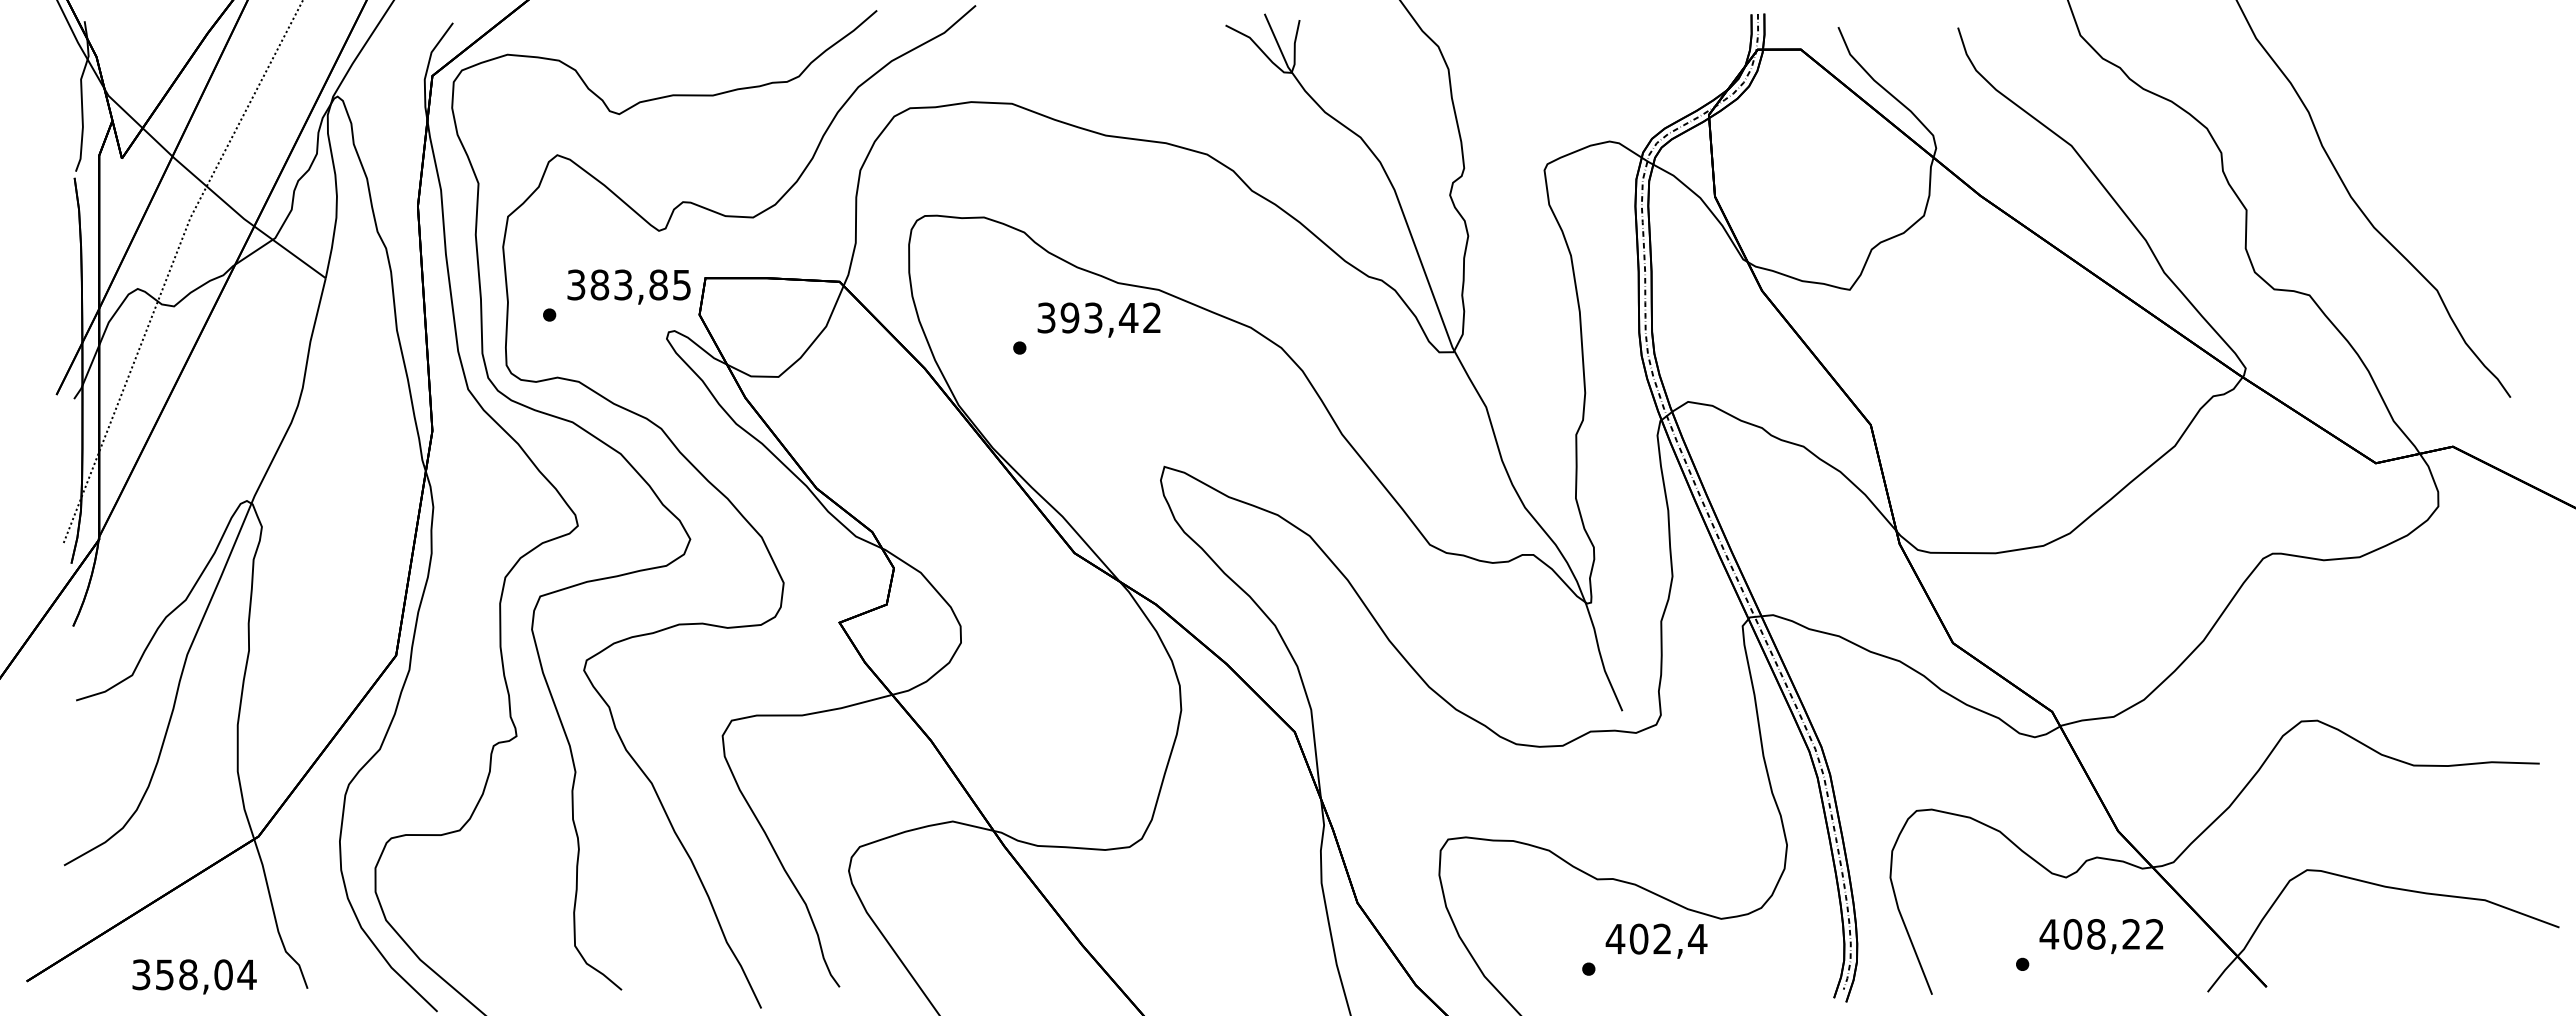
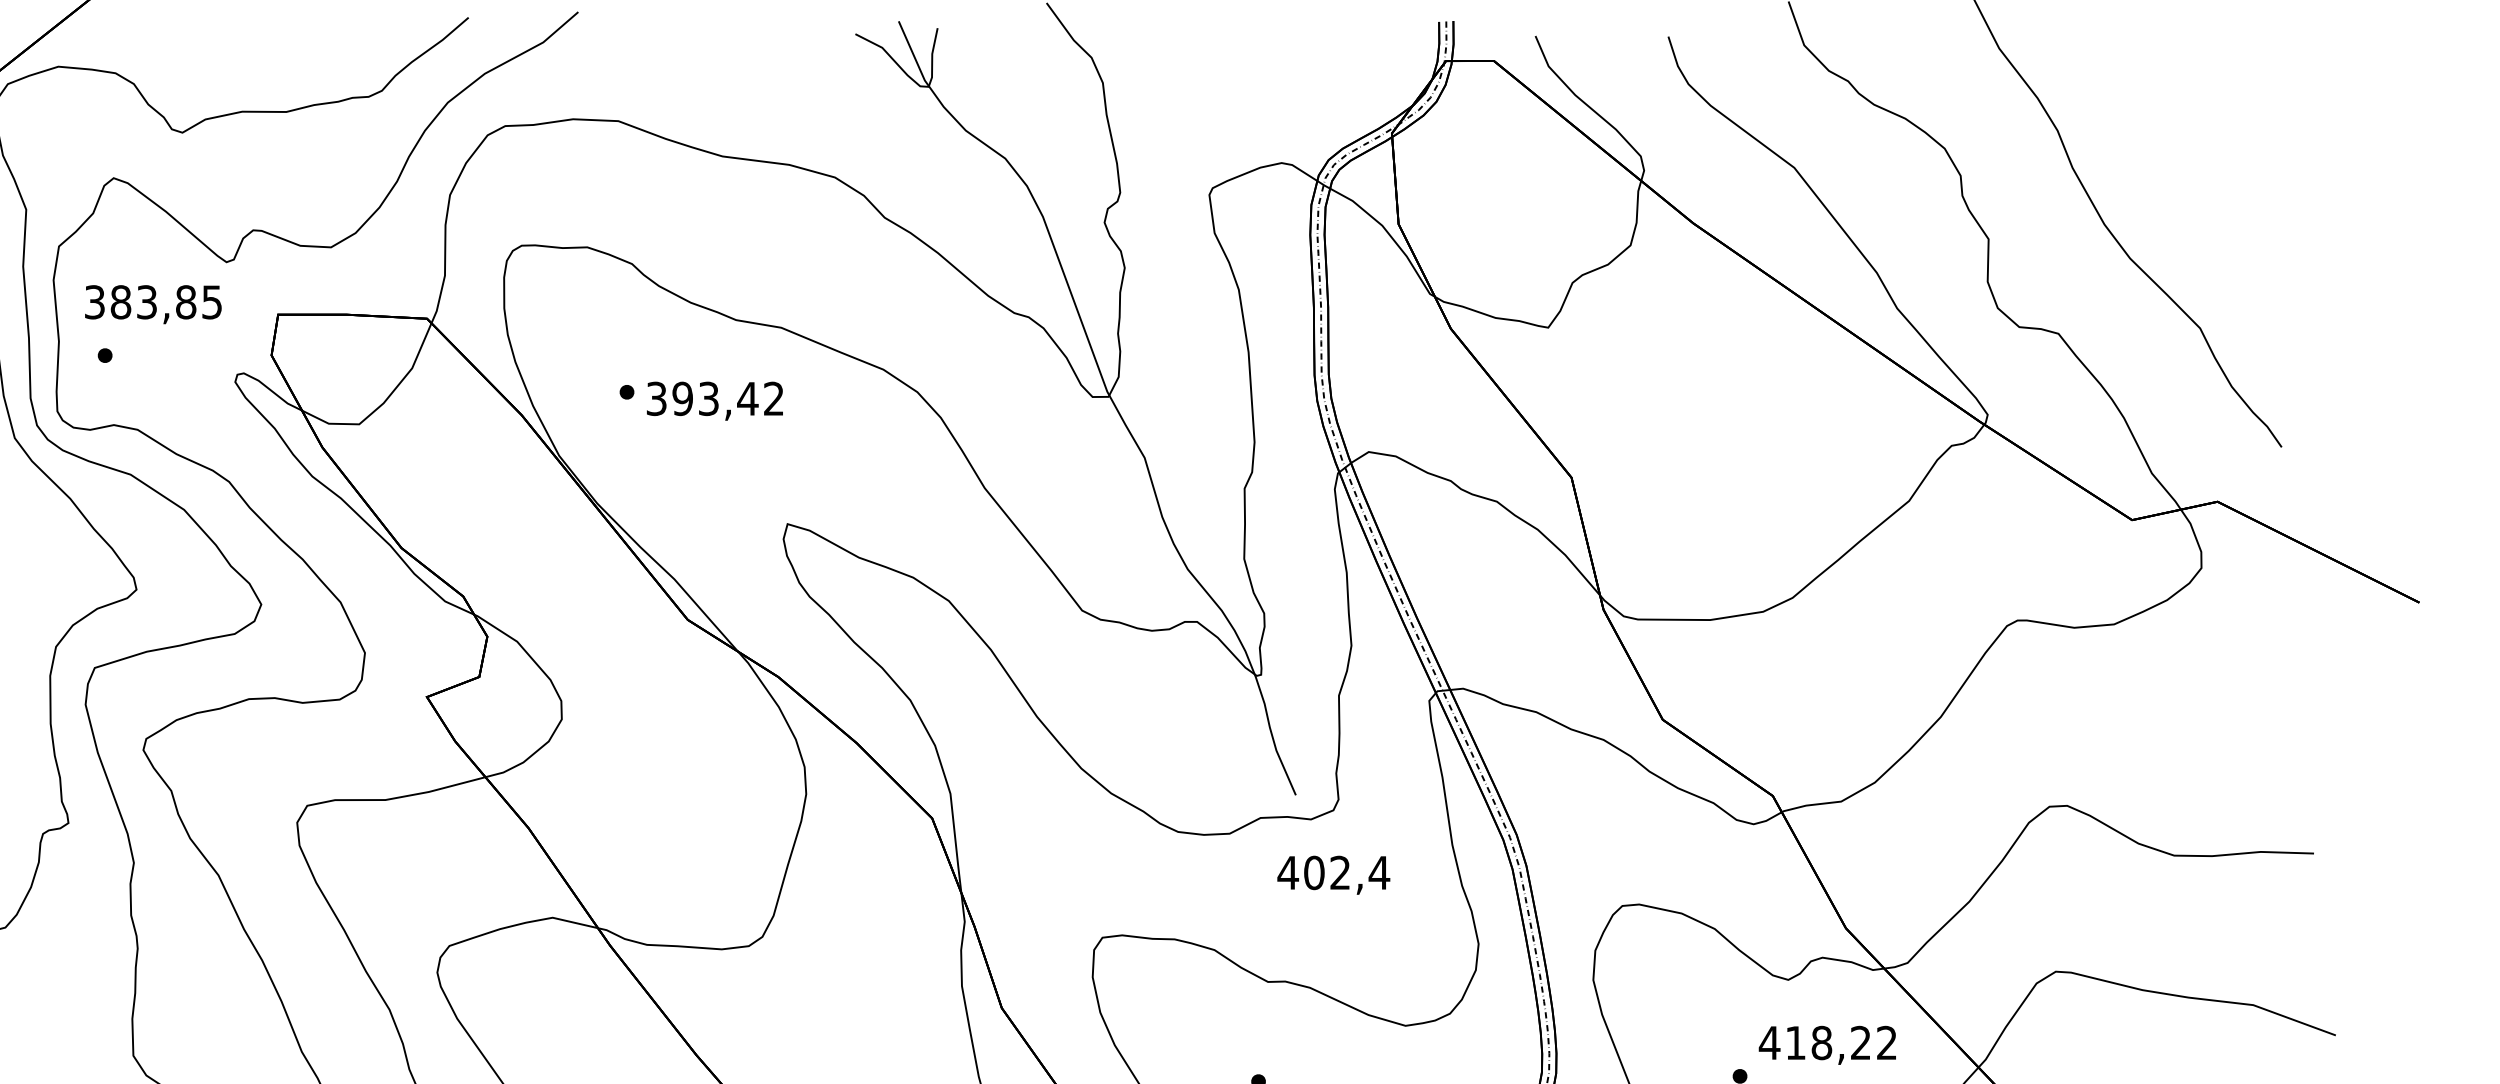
text: (628, 286) -> (152, 303), moved
text: (1098, 319) -> (714, 400), moved
text: (2072, 934) -> (1795, 1043), 408,22 -> 418,22
text: (1656, 940) -> (1333, 874), moved

